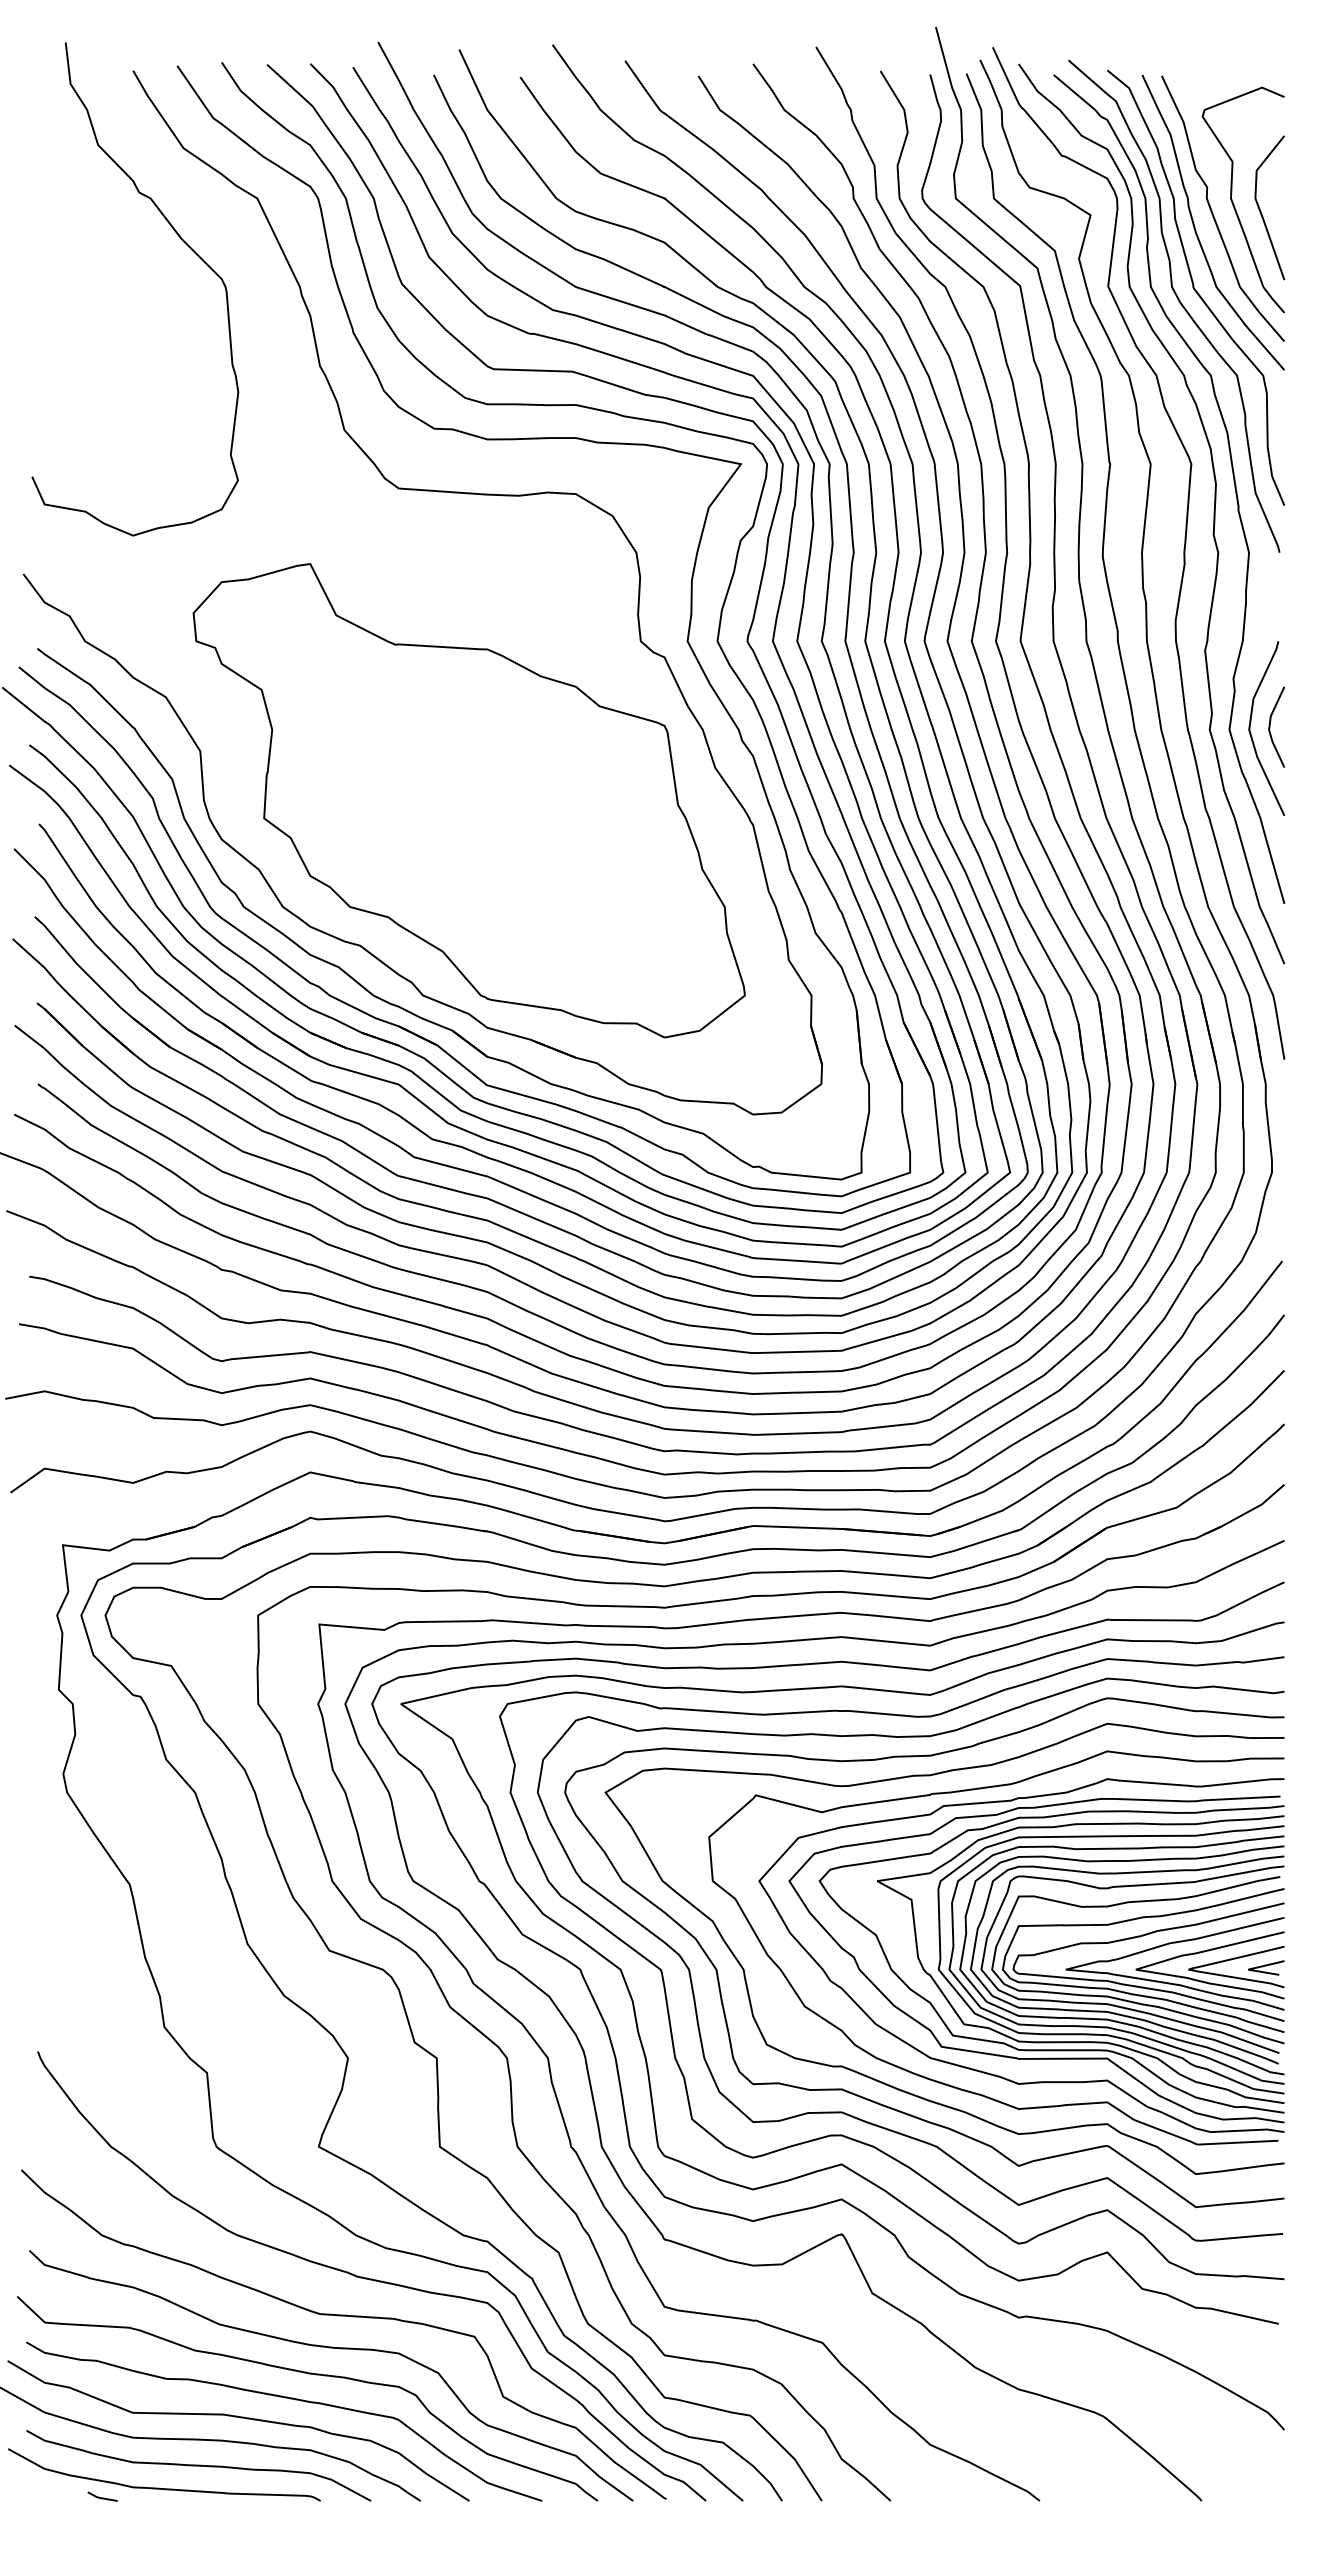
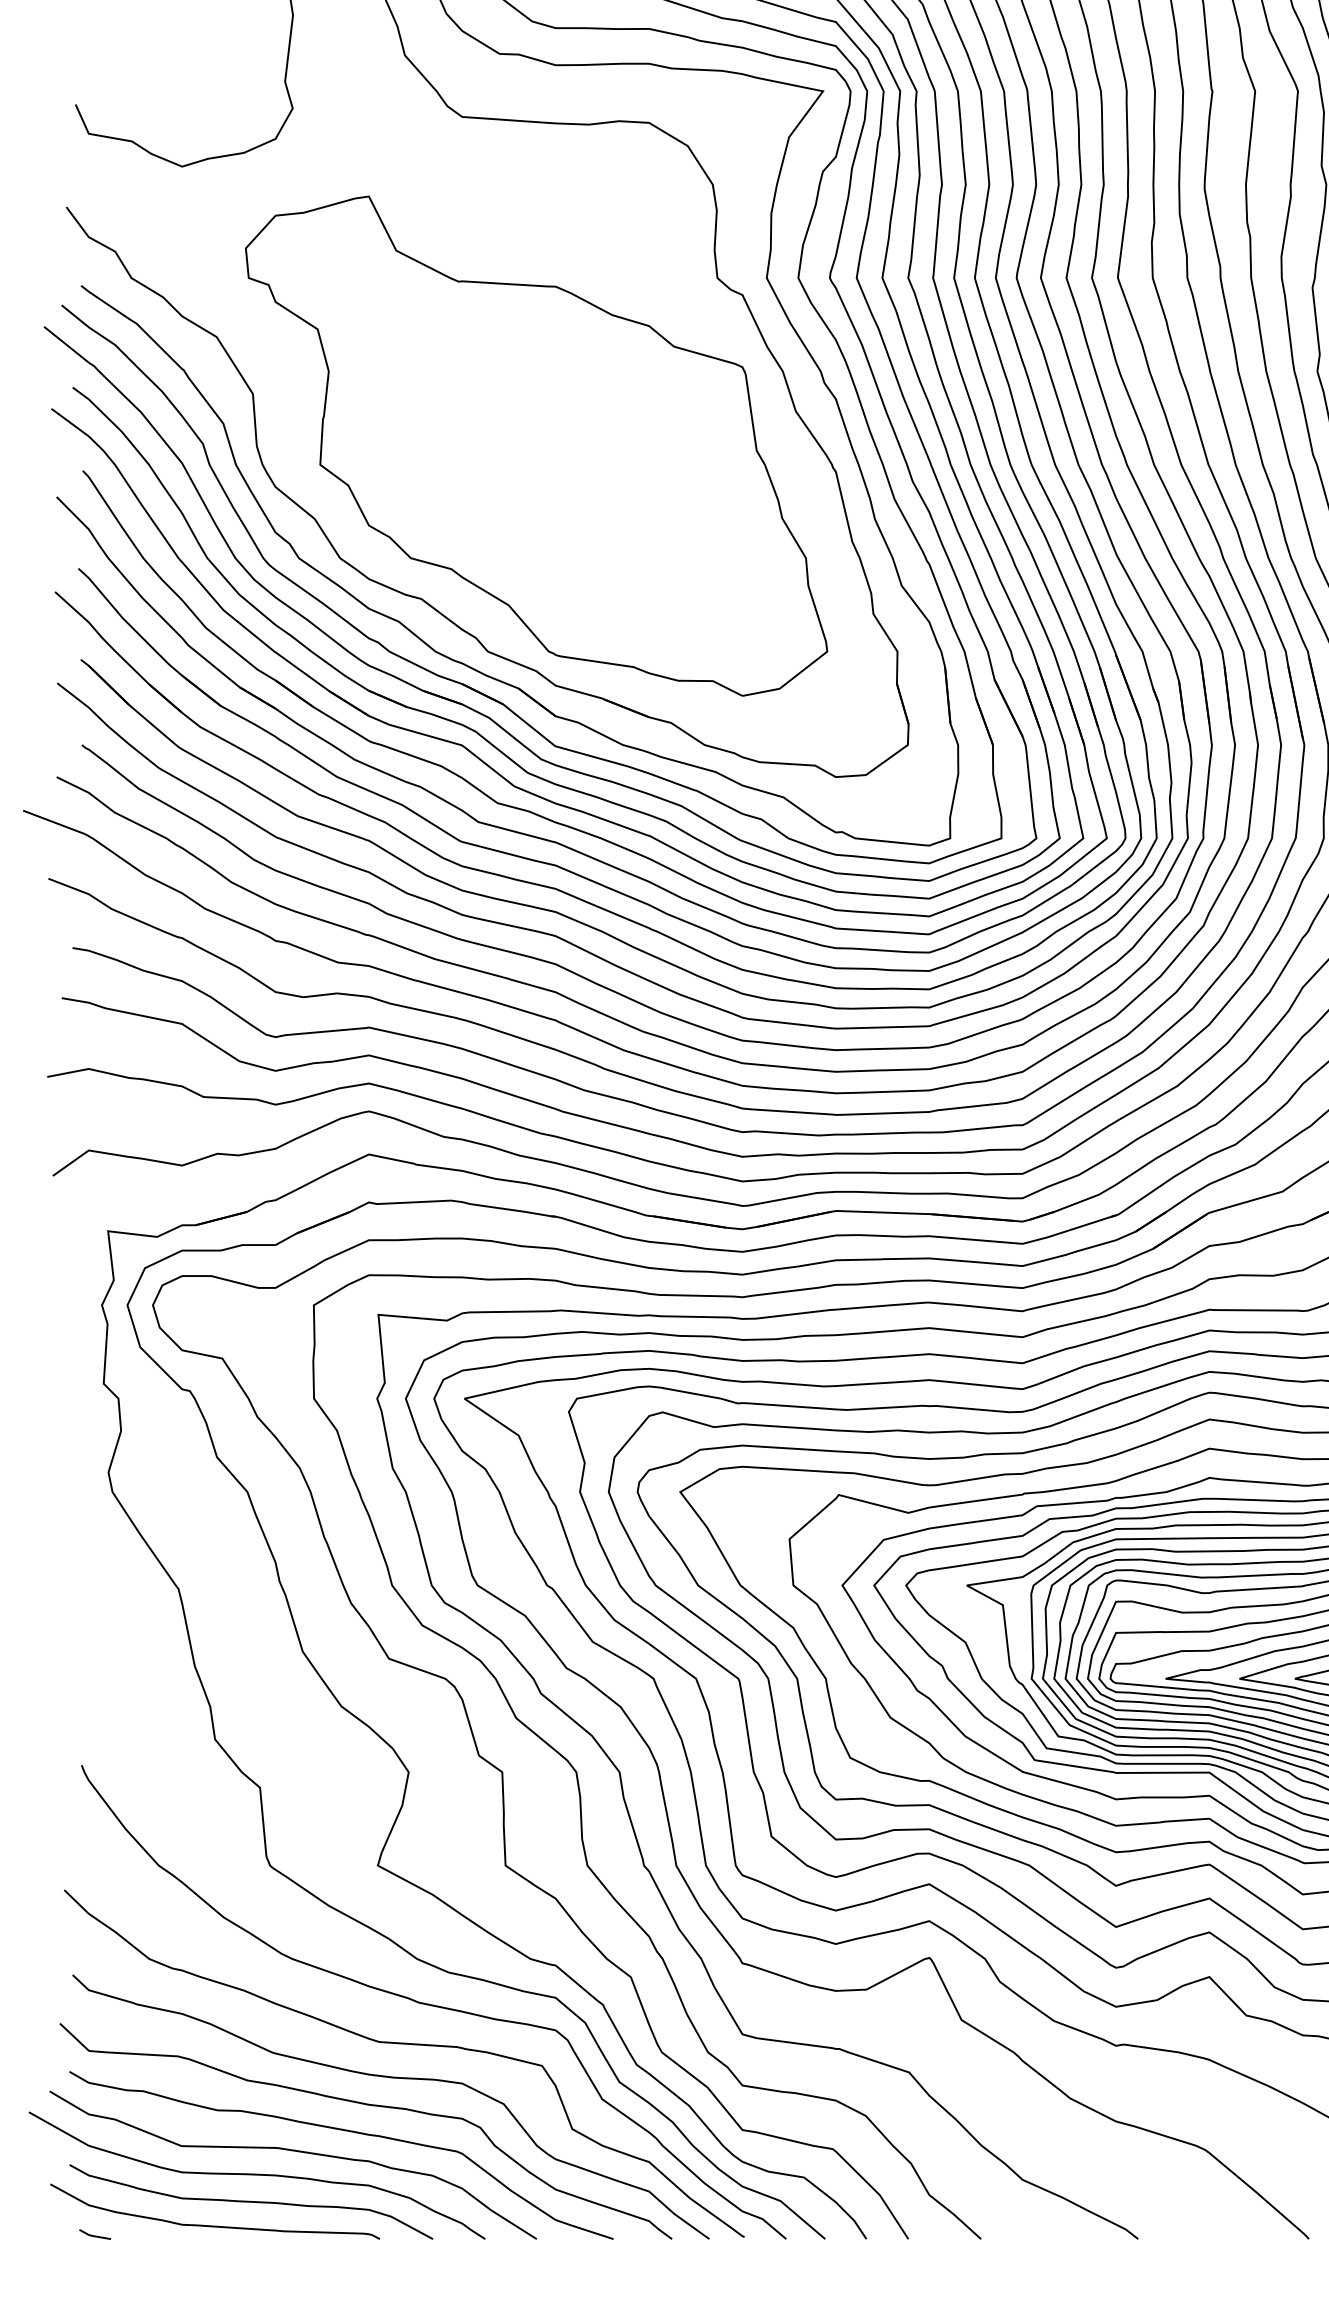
line: (102, 2497) -> (94, 2235), moved

